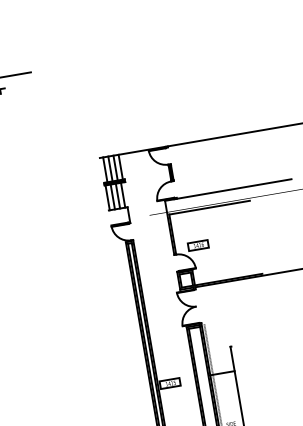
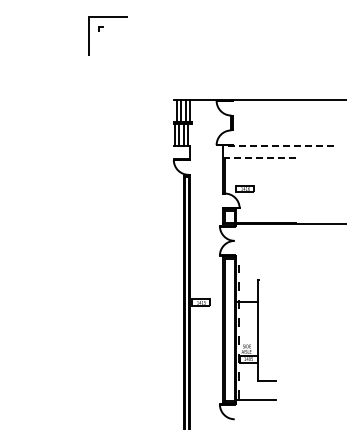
line: (228, 190) -> (278, 146), solid -> dashed
line: (208, 207) -> (259, 158), solid -> dashed

